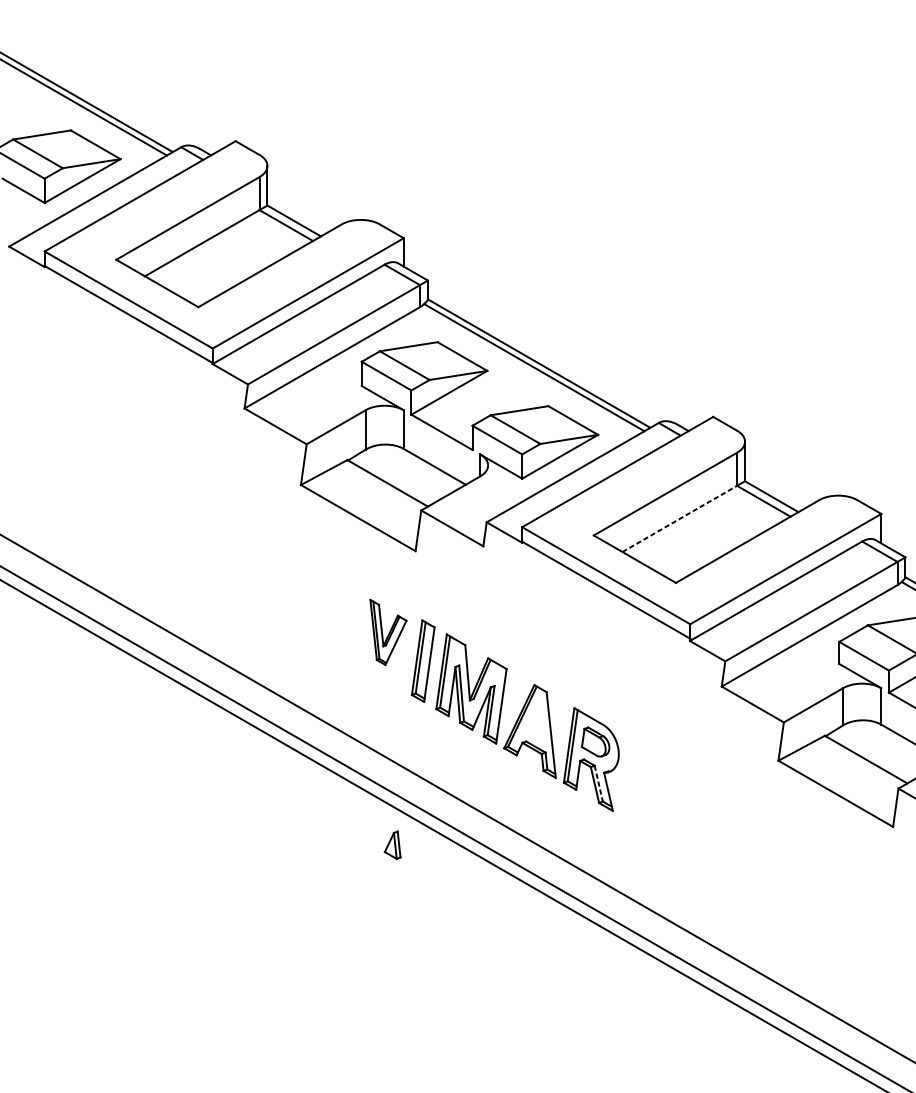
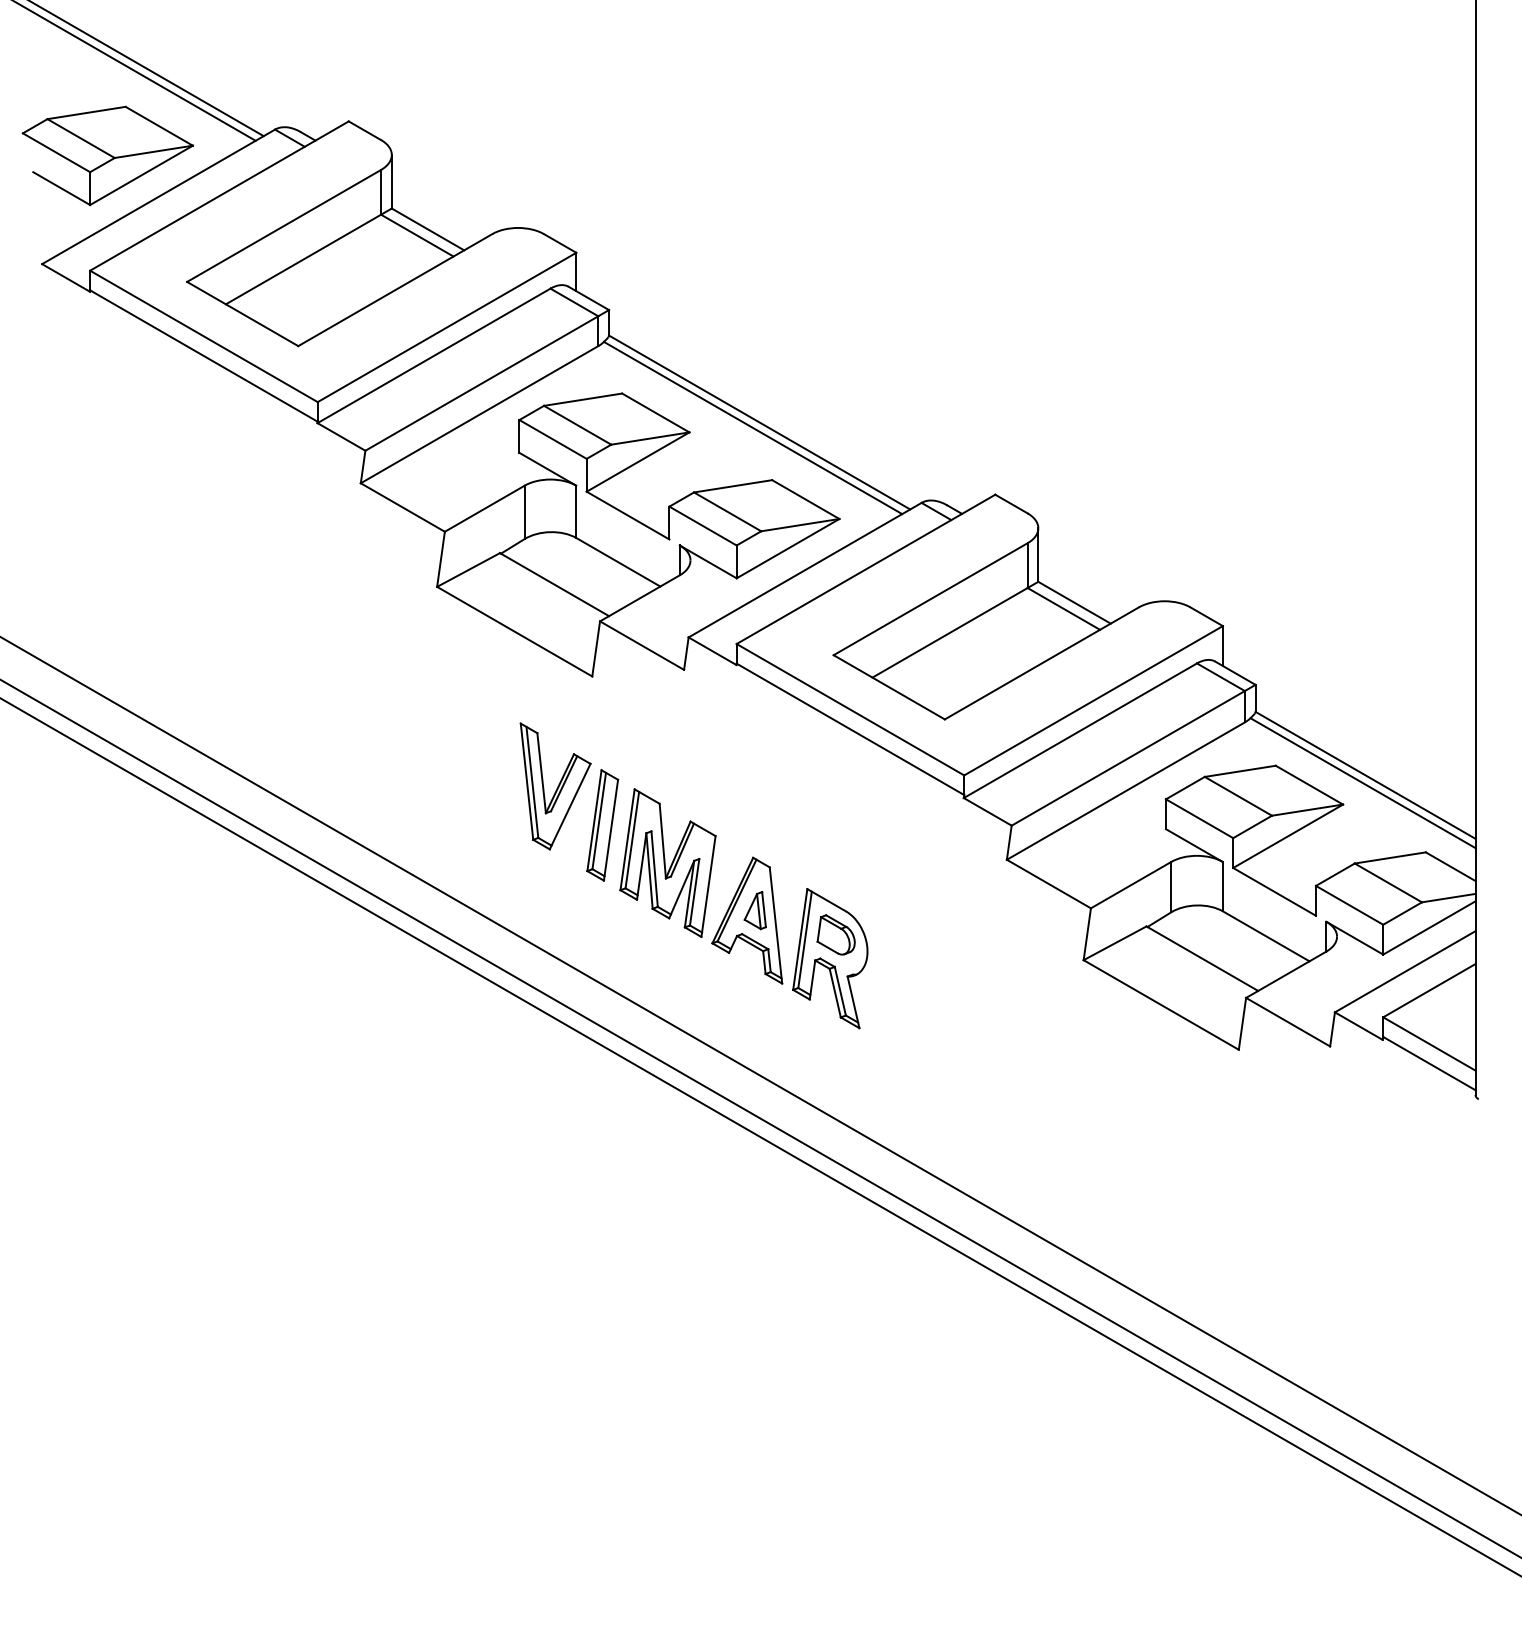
line: (680, 518) -> (950, 632), dashed -> solid
part: (388, 632) -> (555, 786), size x1.43
line: (598, 783) -> (840, 991), dashed -> solid
part: (392, 845) -> (754, 910), moved

